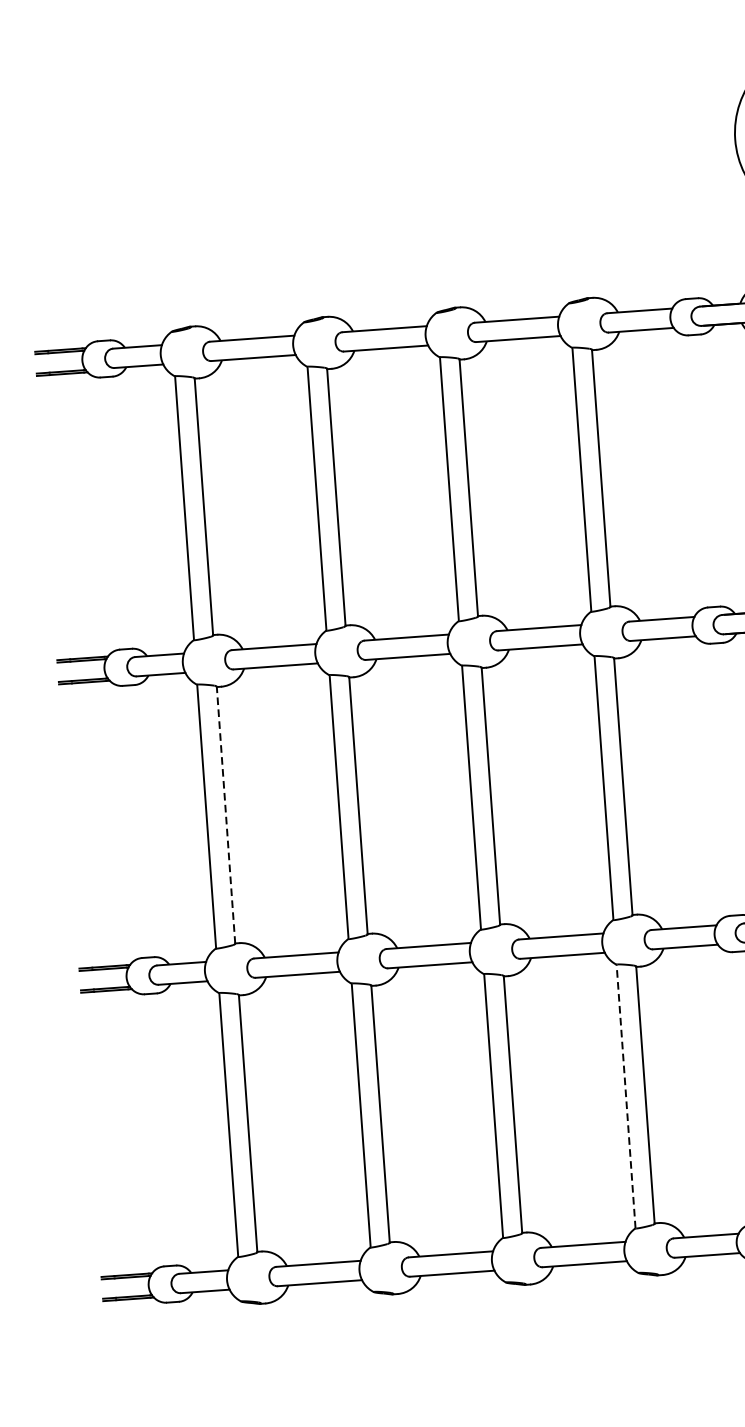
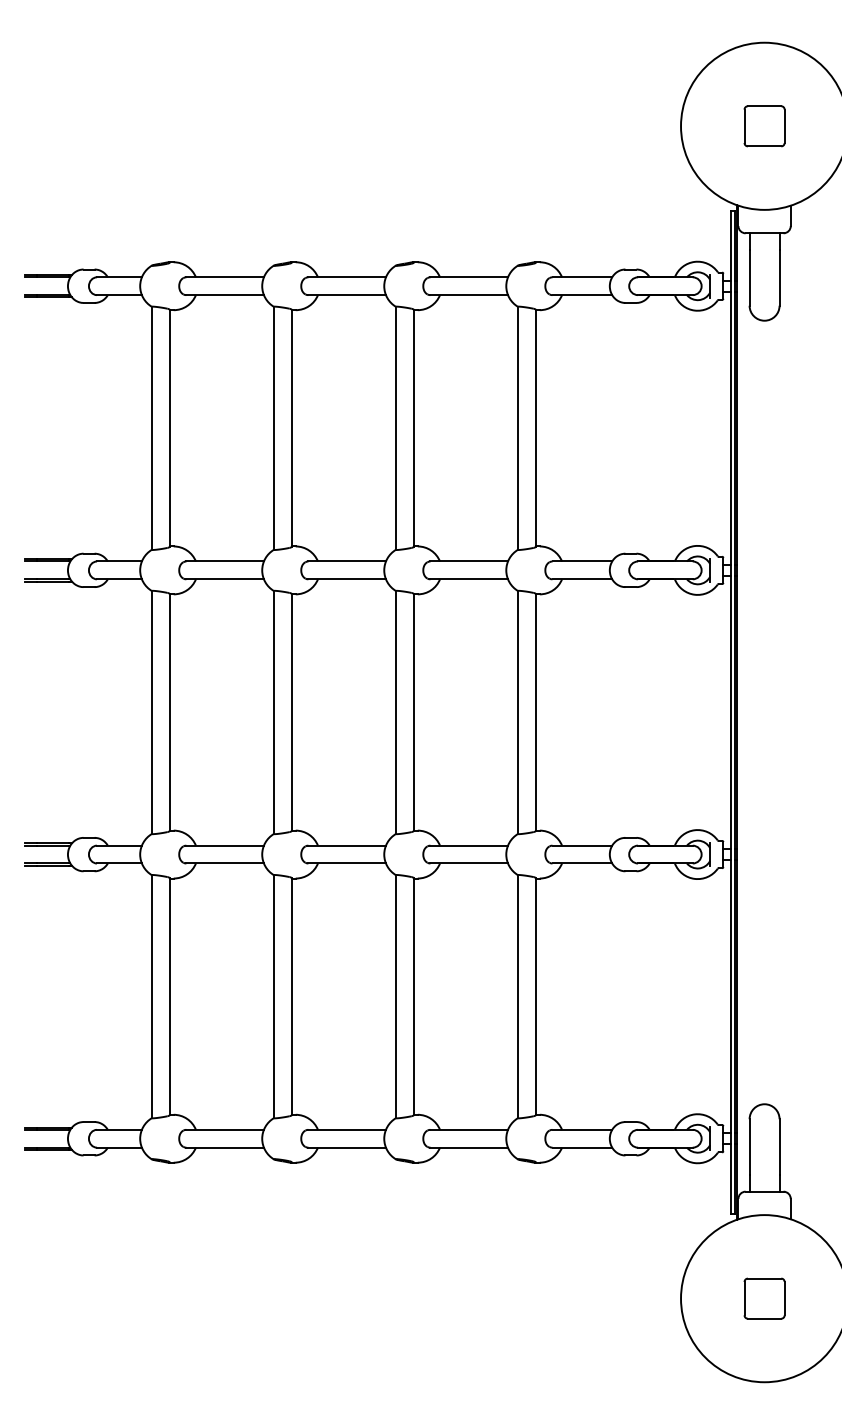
line: (225, 815) -> (169, 712), dashed -> solid
line: (626, 1096) -> (518, 996), dashed -> solid

